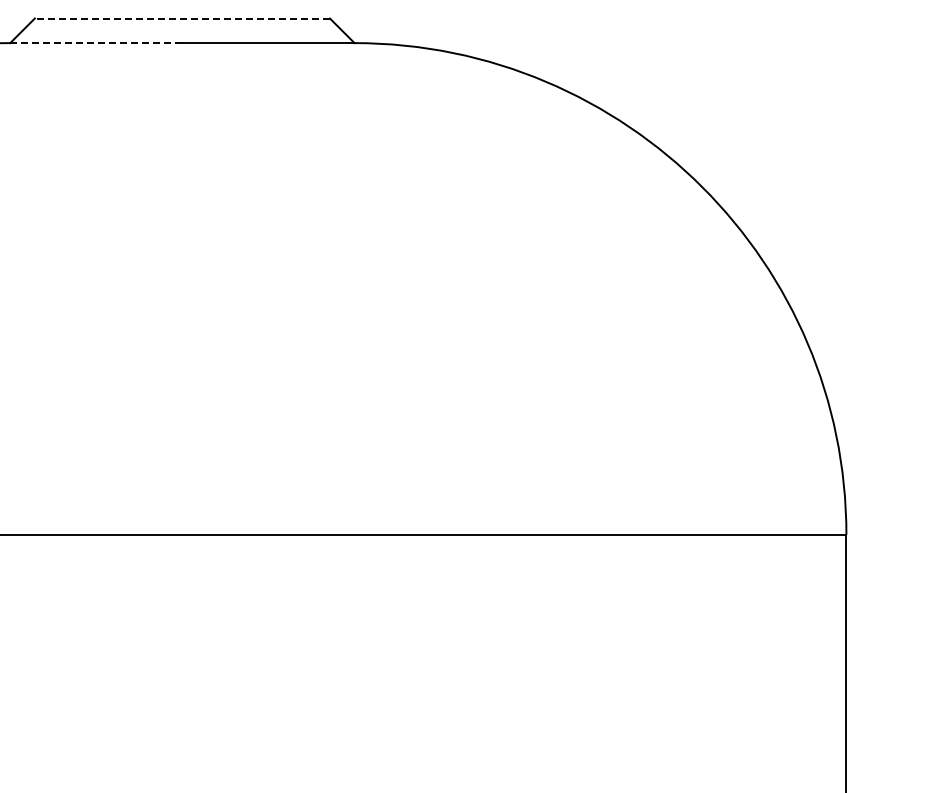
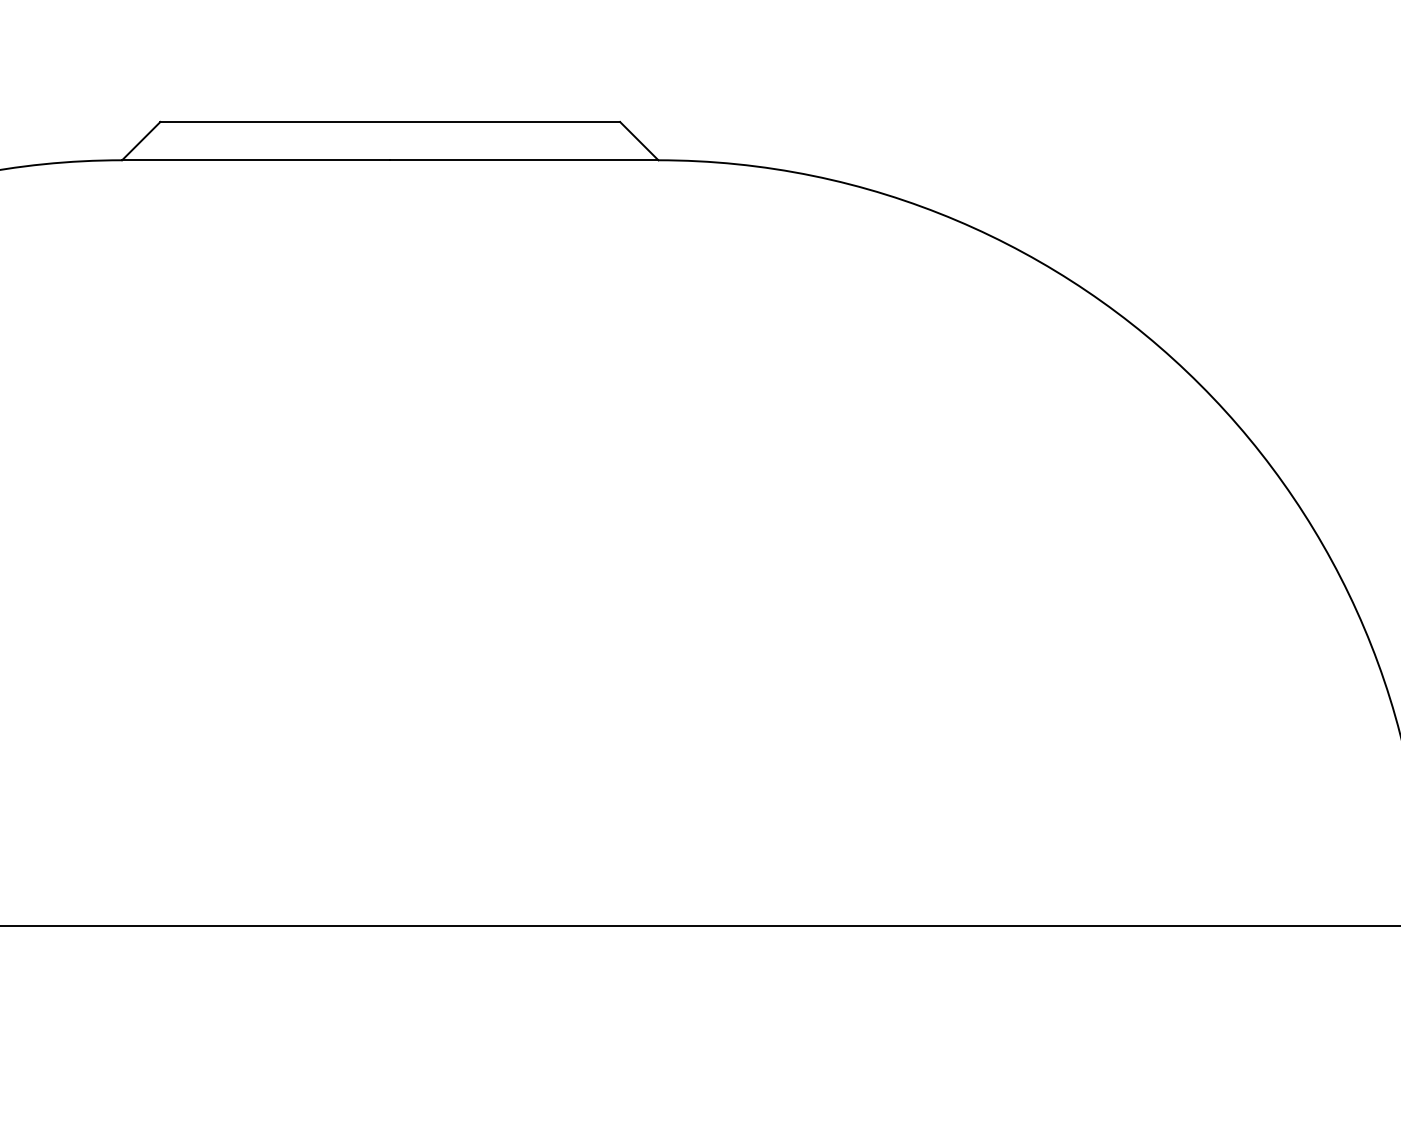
line: (182, 18) -> (390, 121), dashed -> solid
line: (95, 43) -> (254, 160), dashed -> solid

